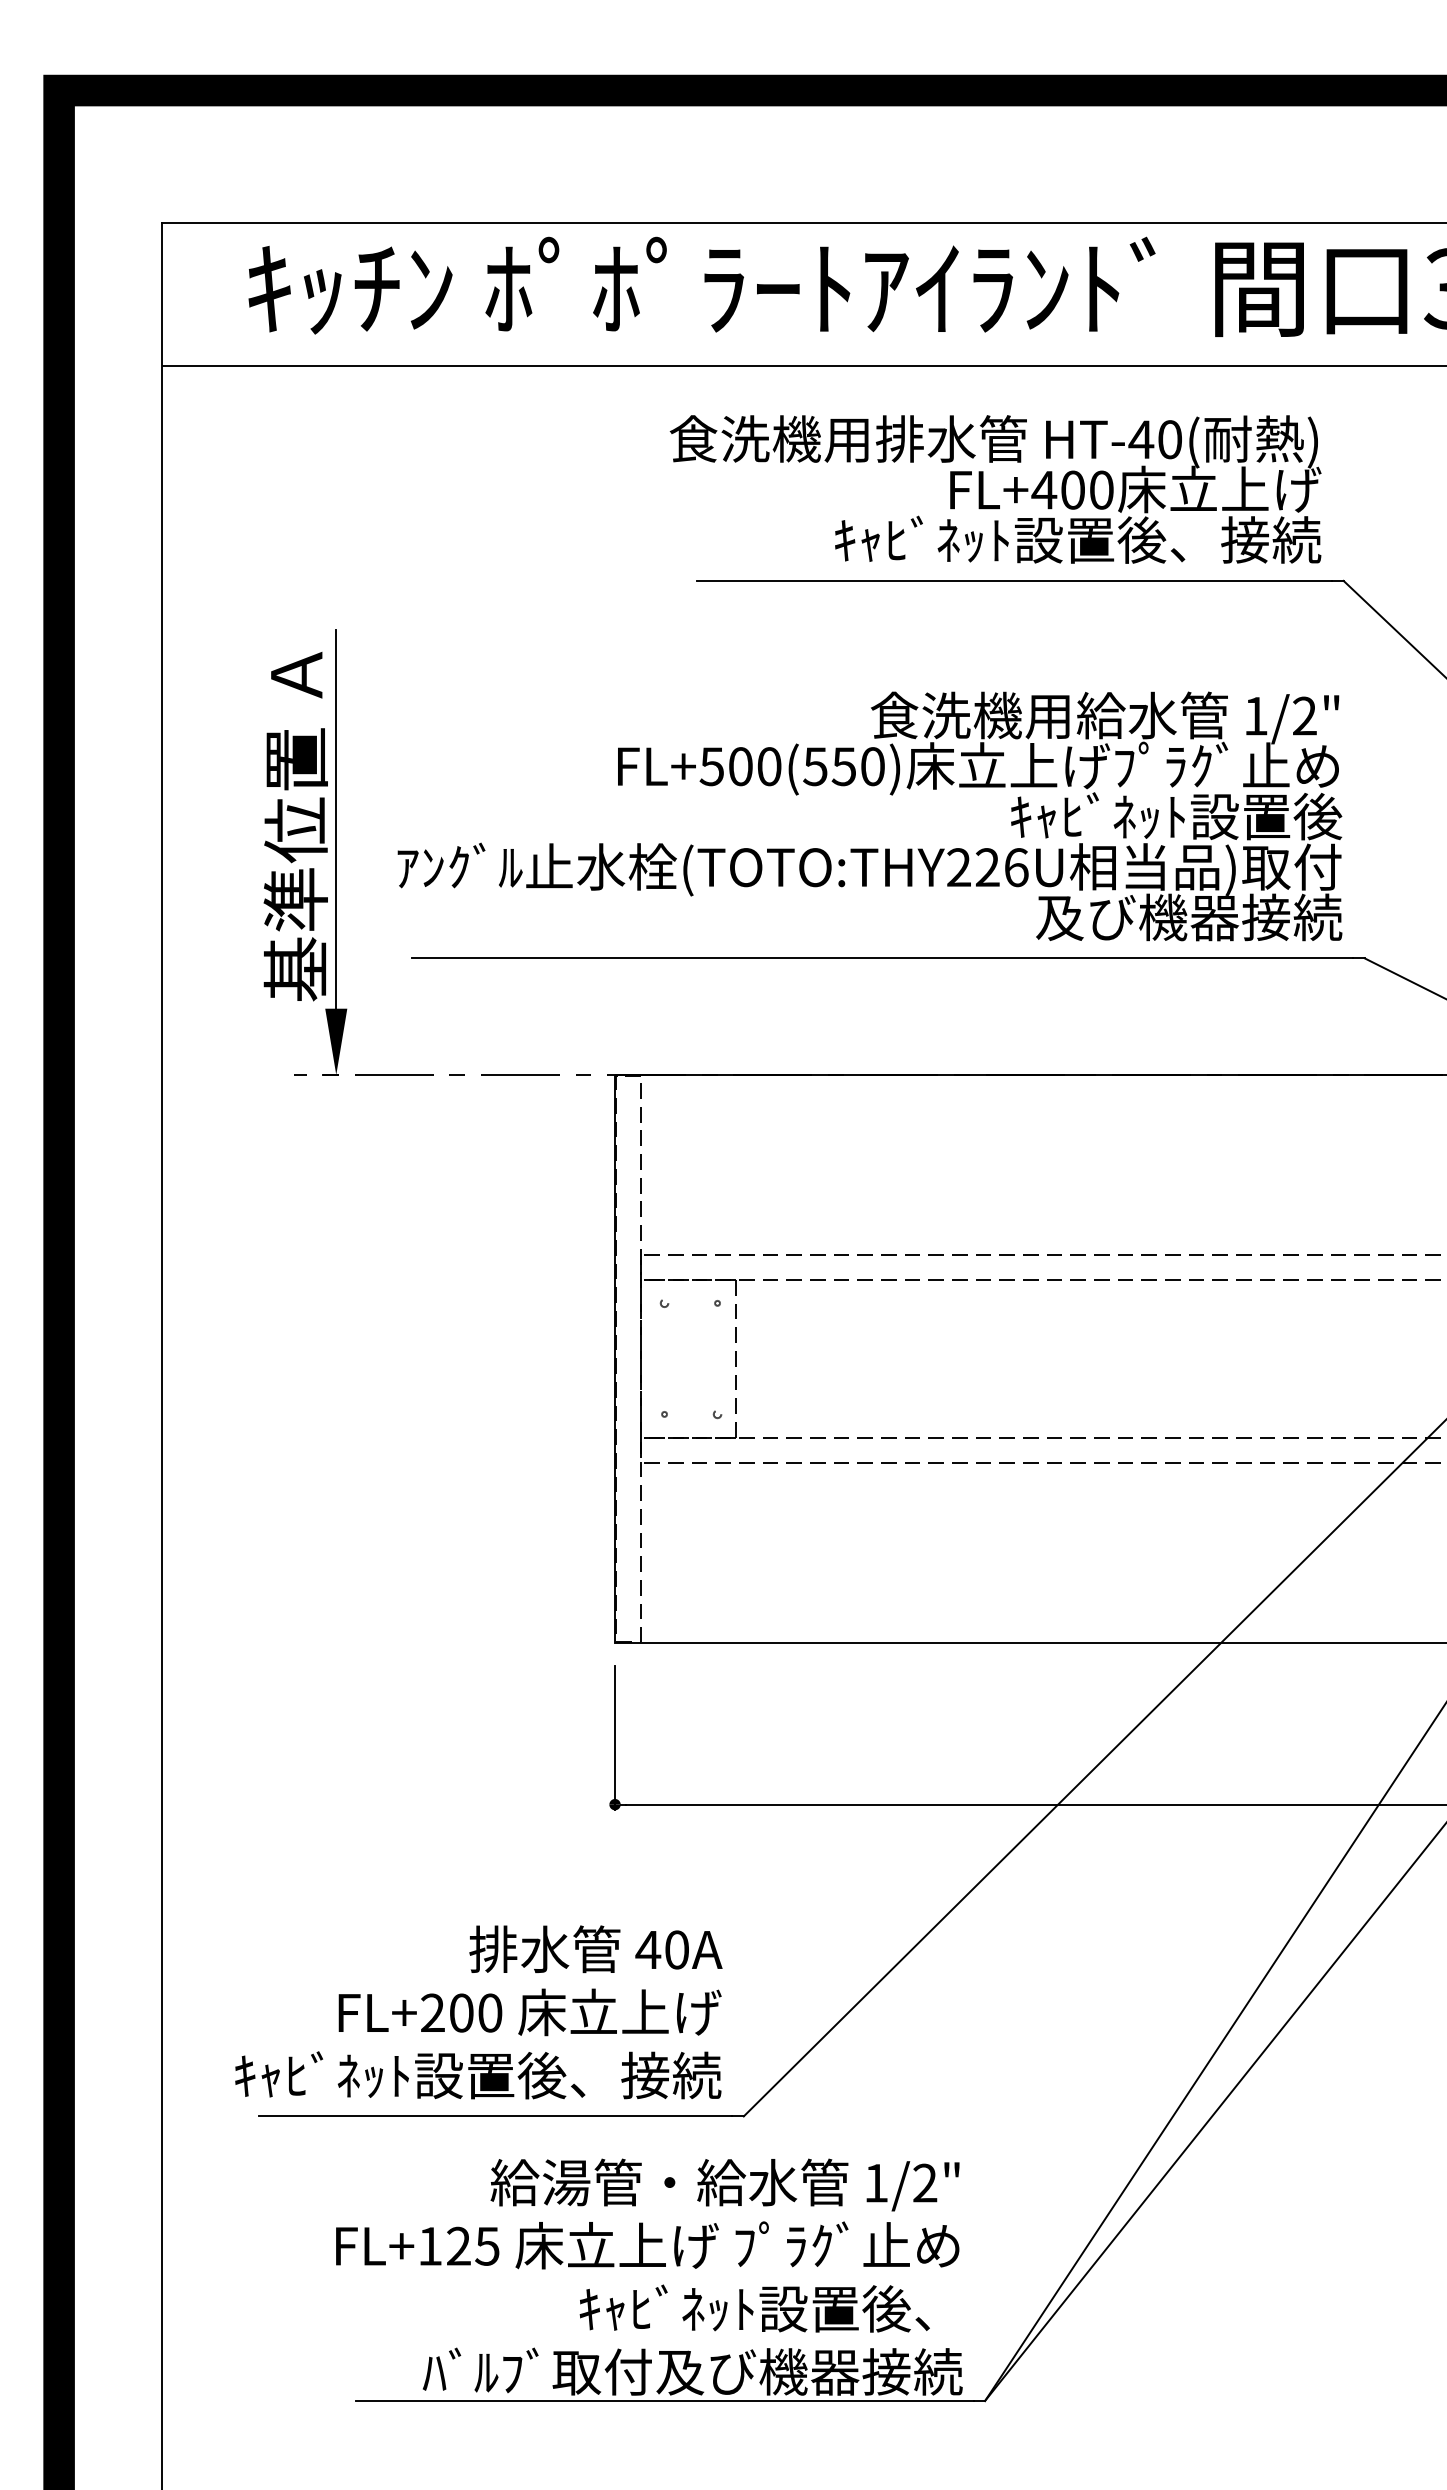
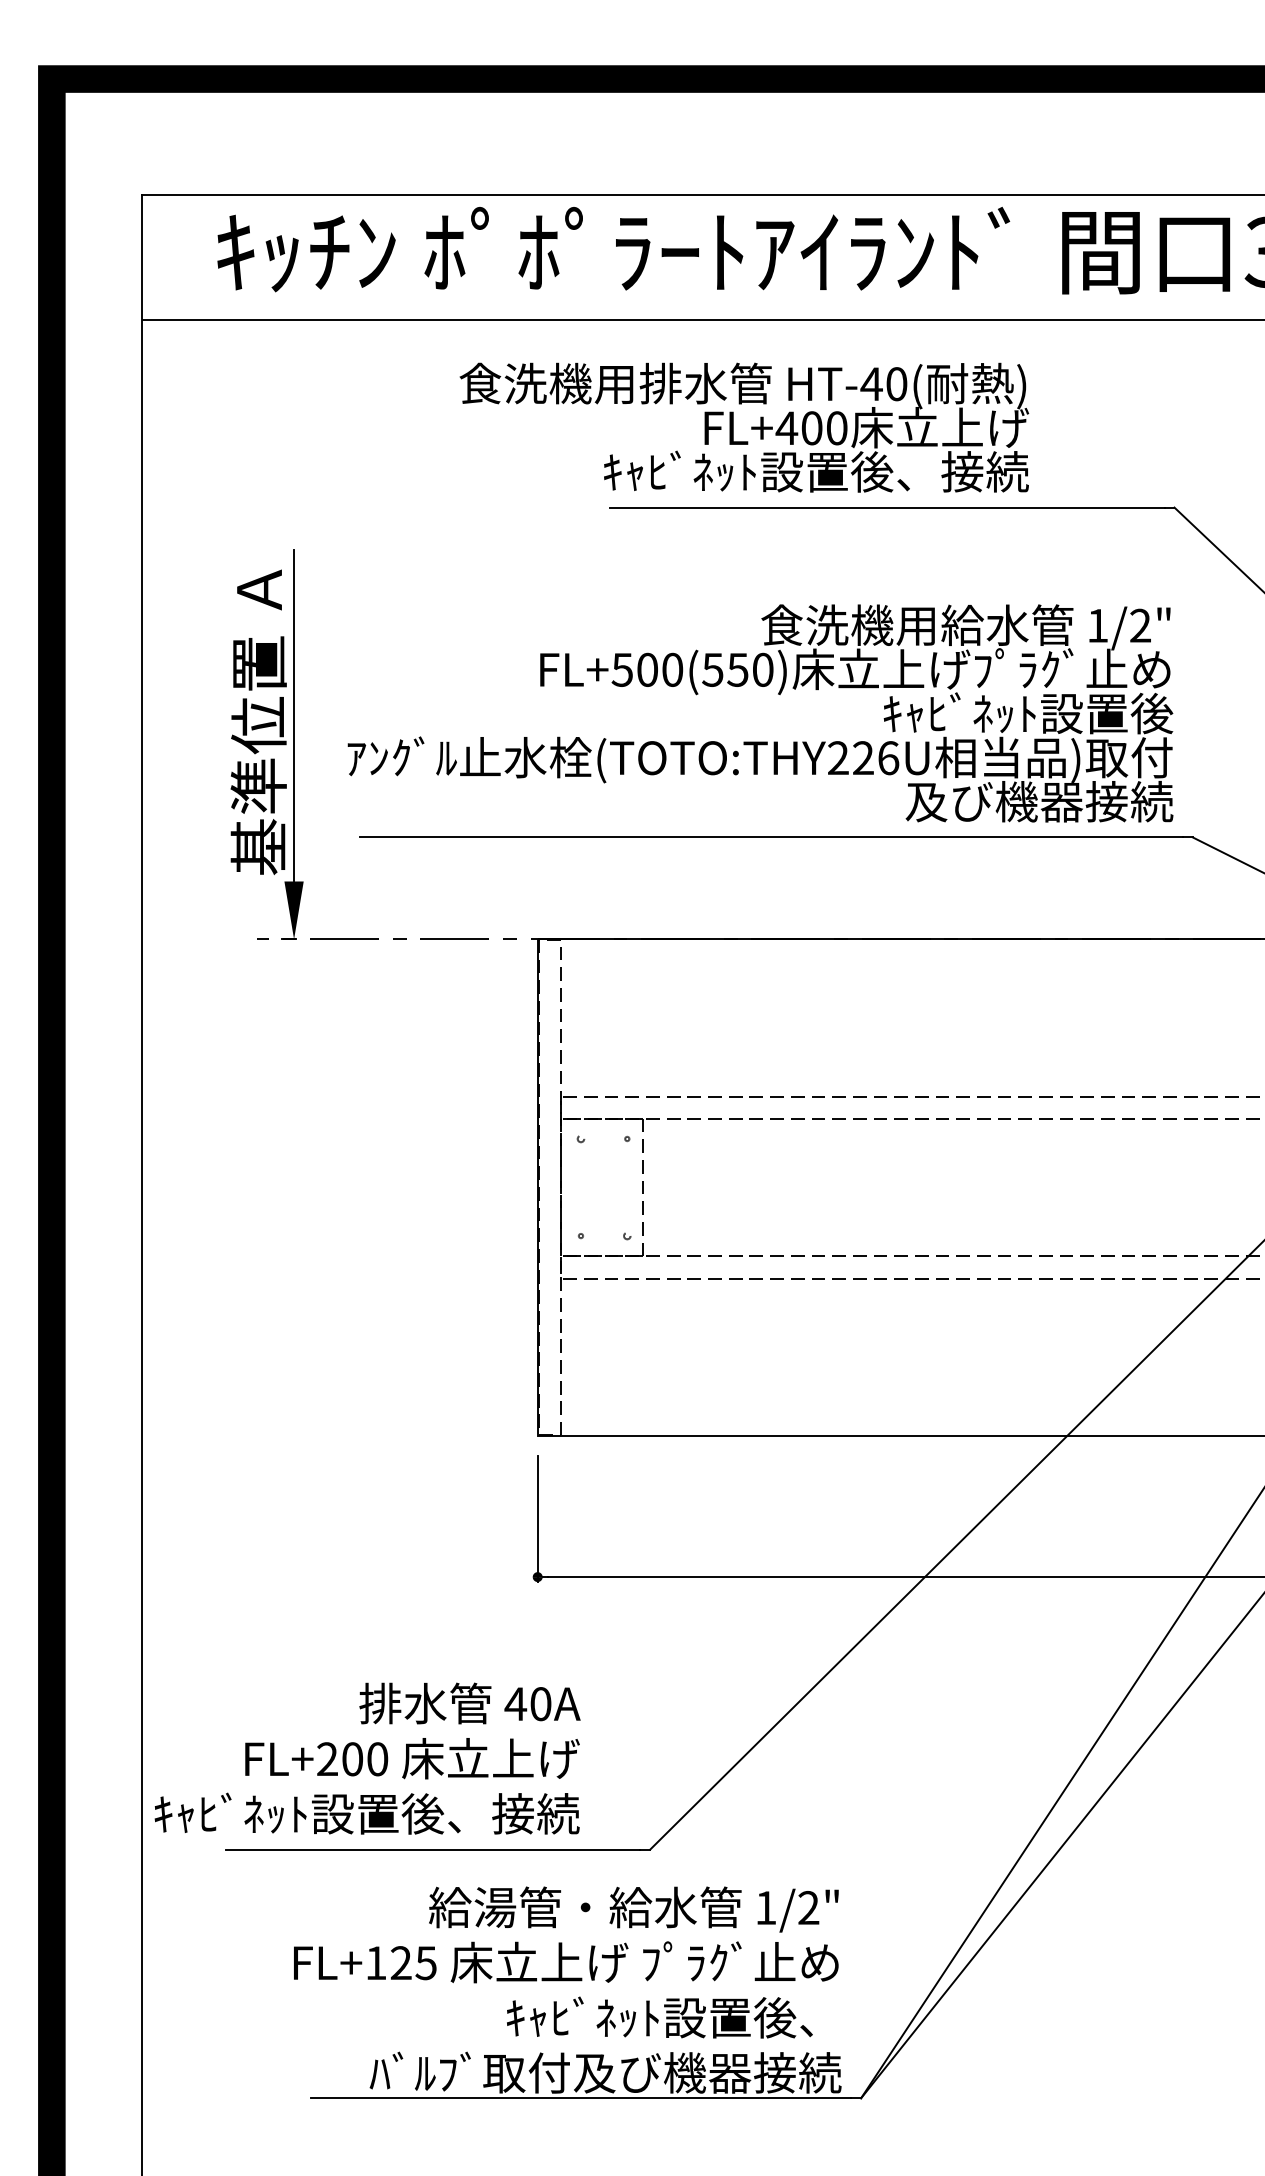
text: (995, 489) -> (744, 427), moved
text: (478, 2012) -> (367, 1758), moved

